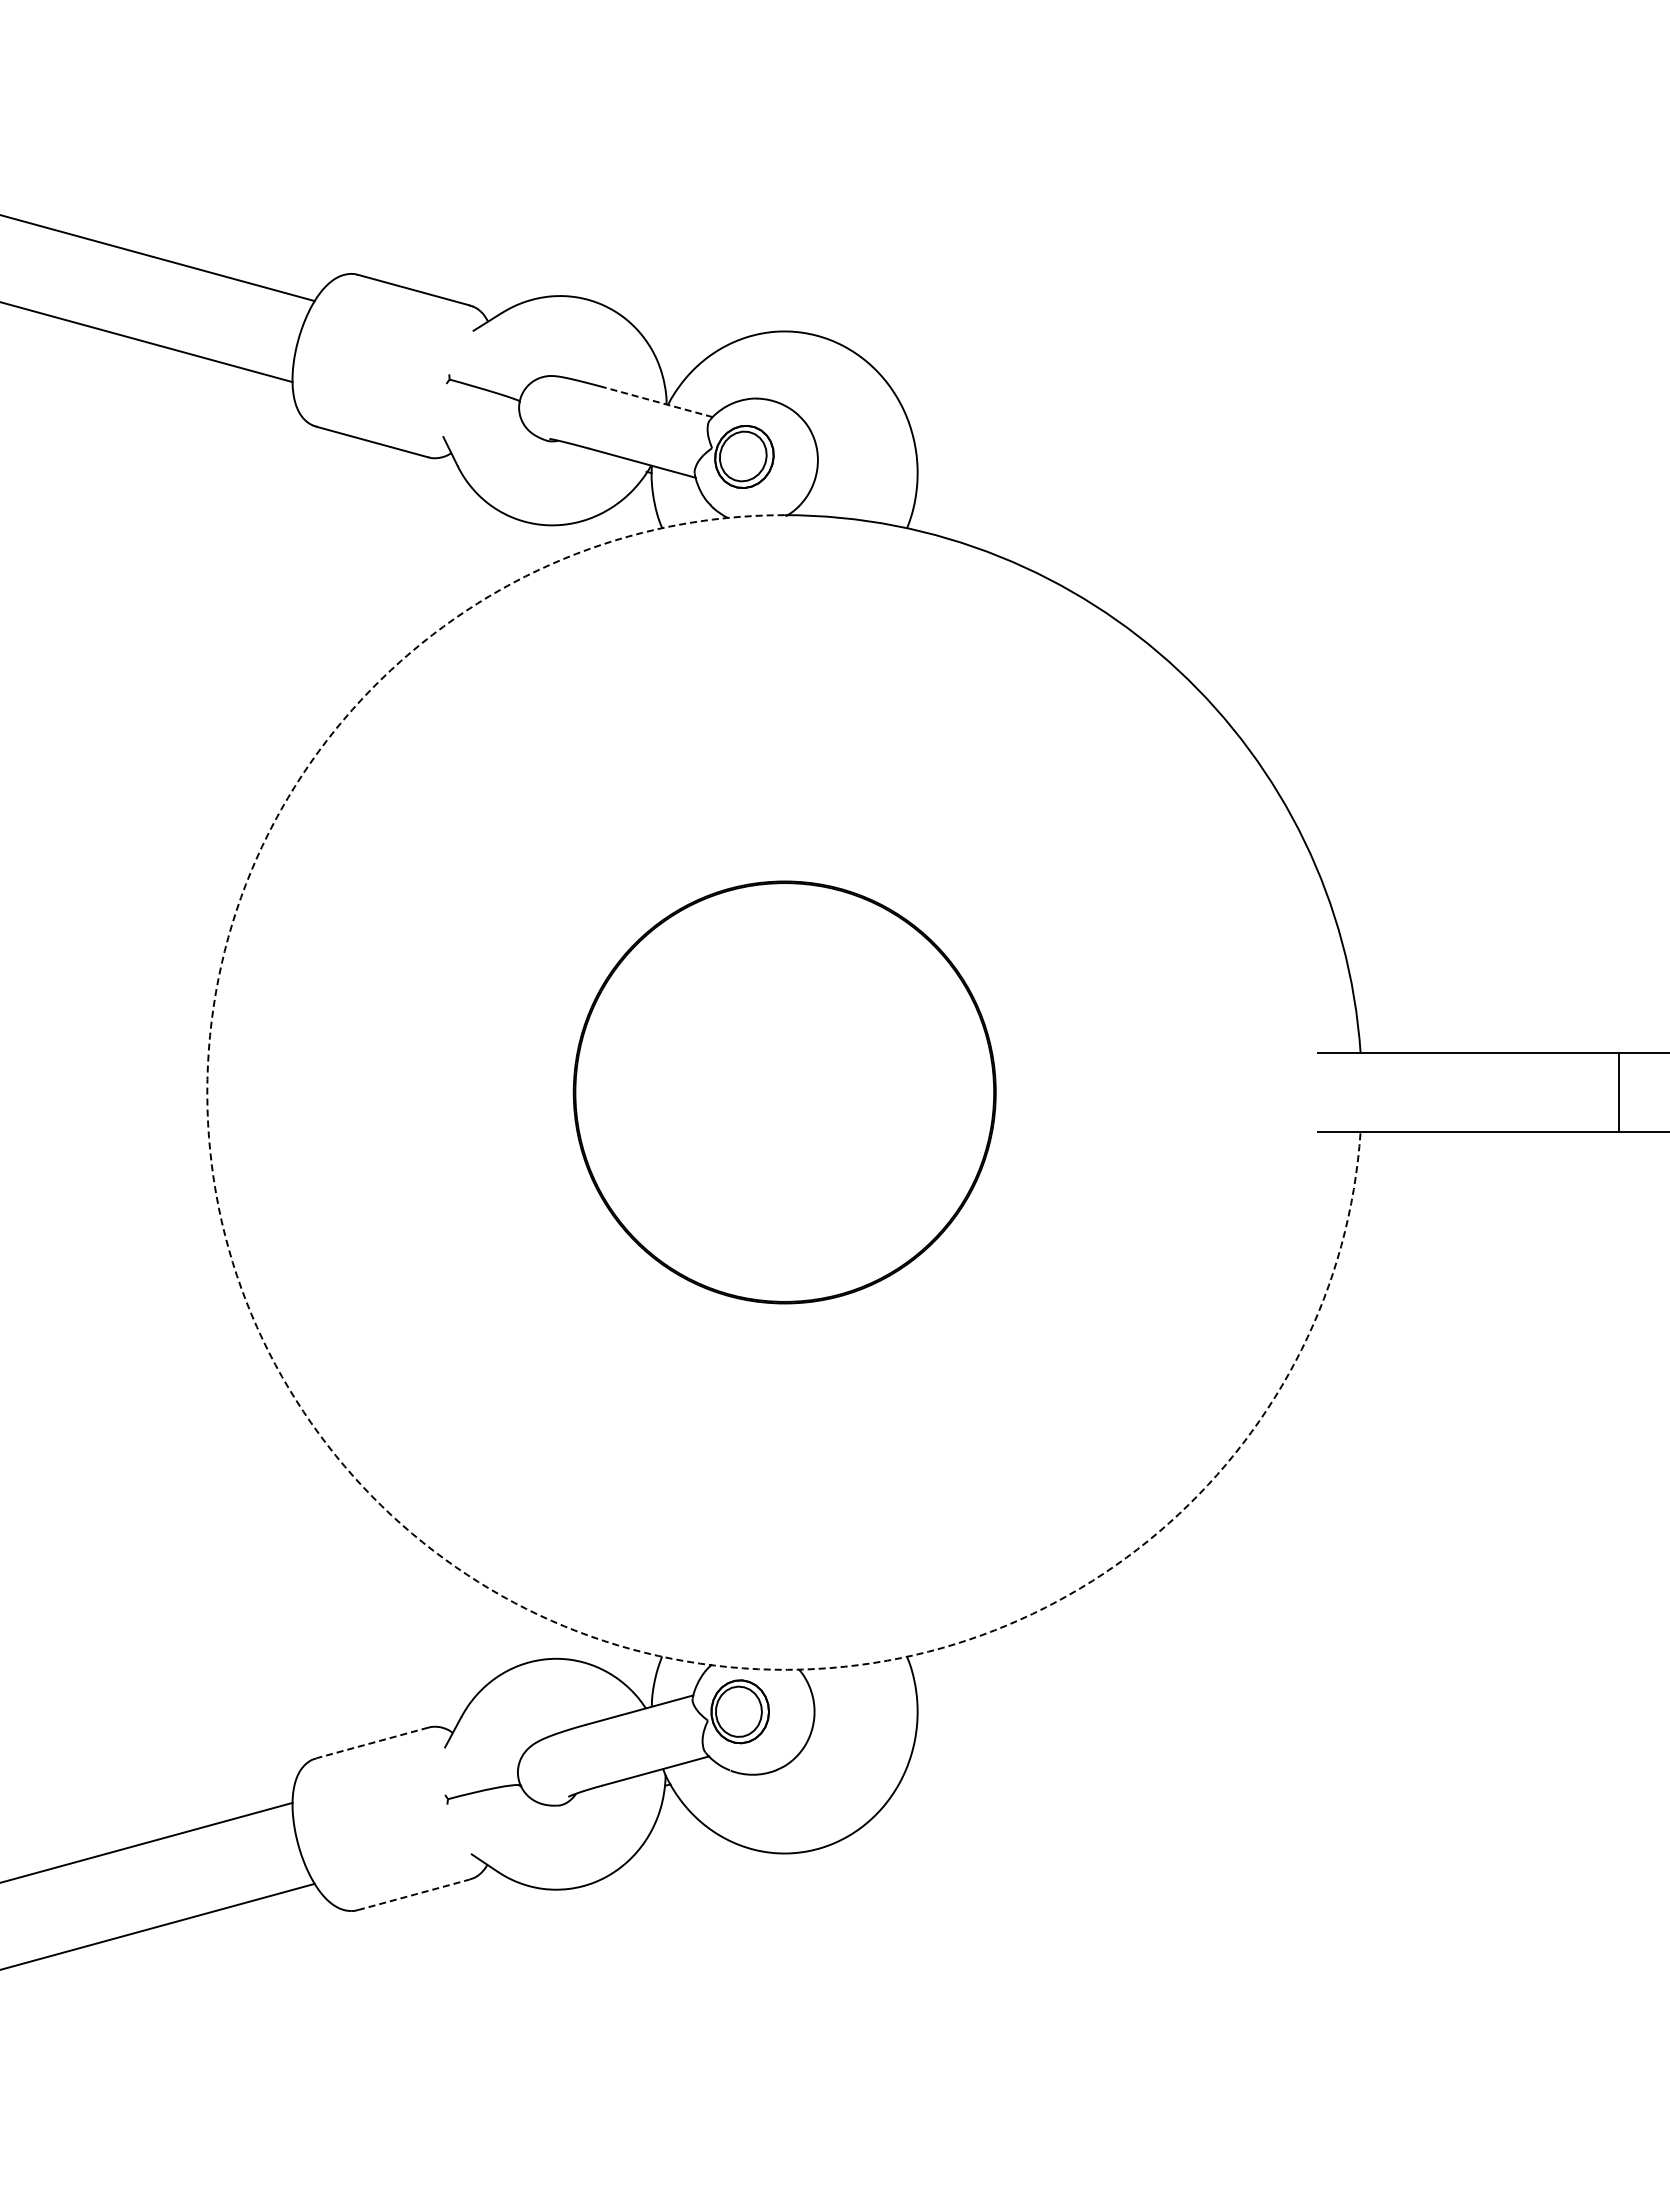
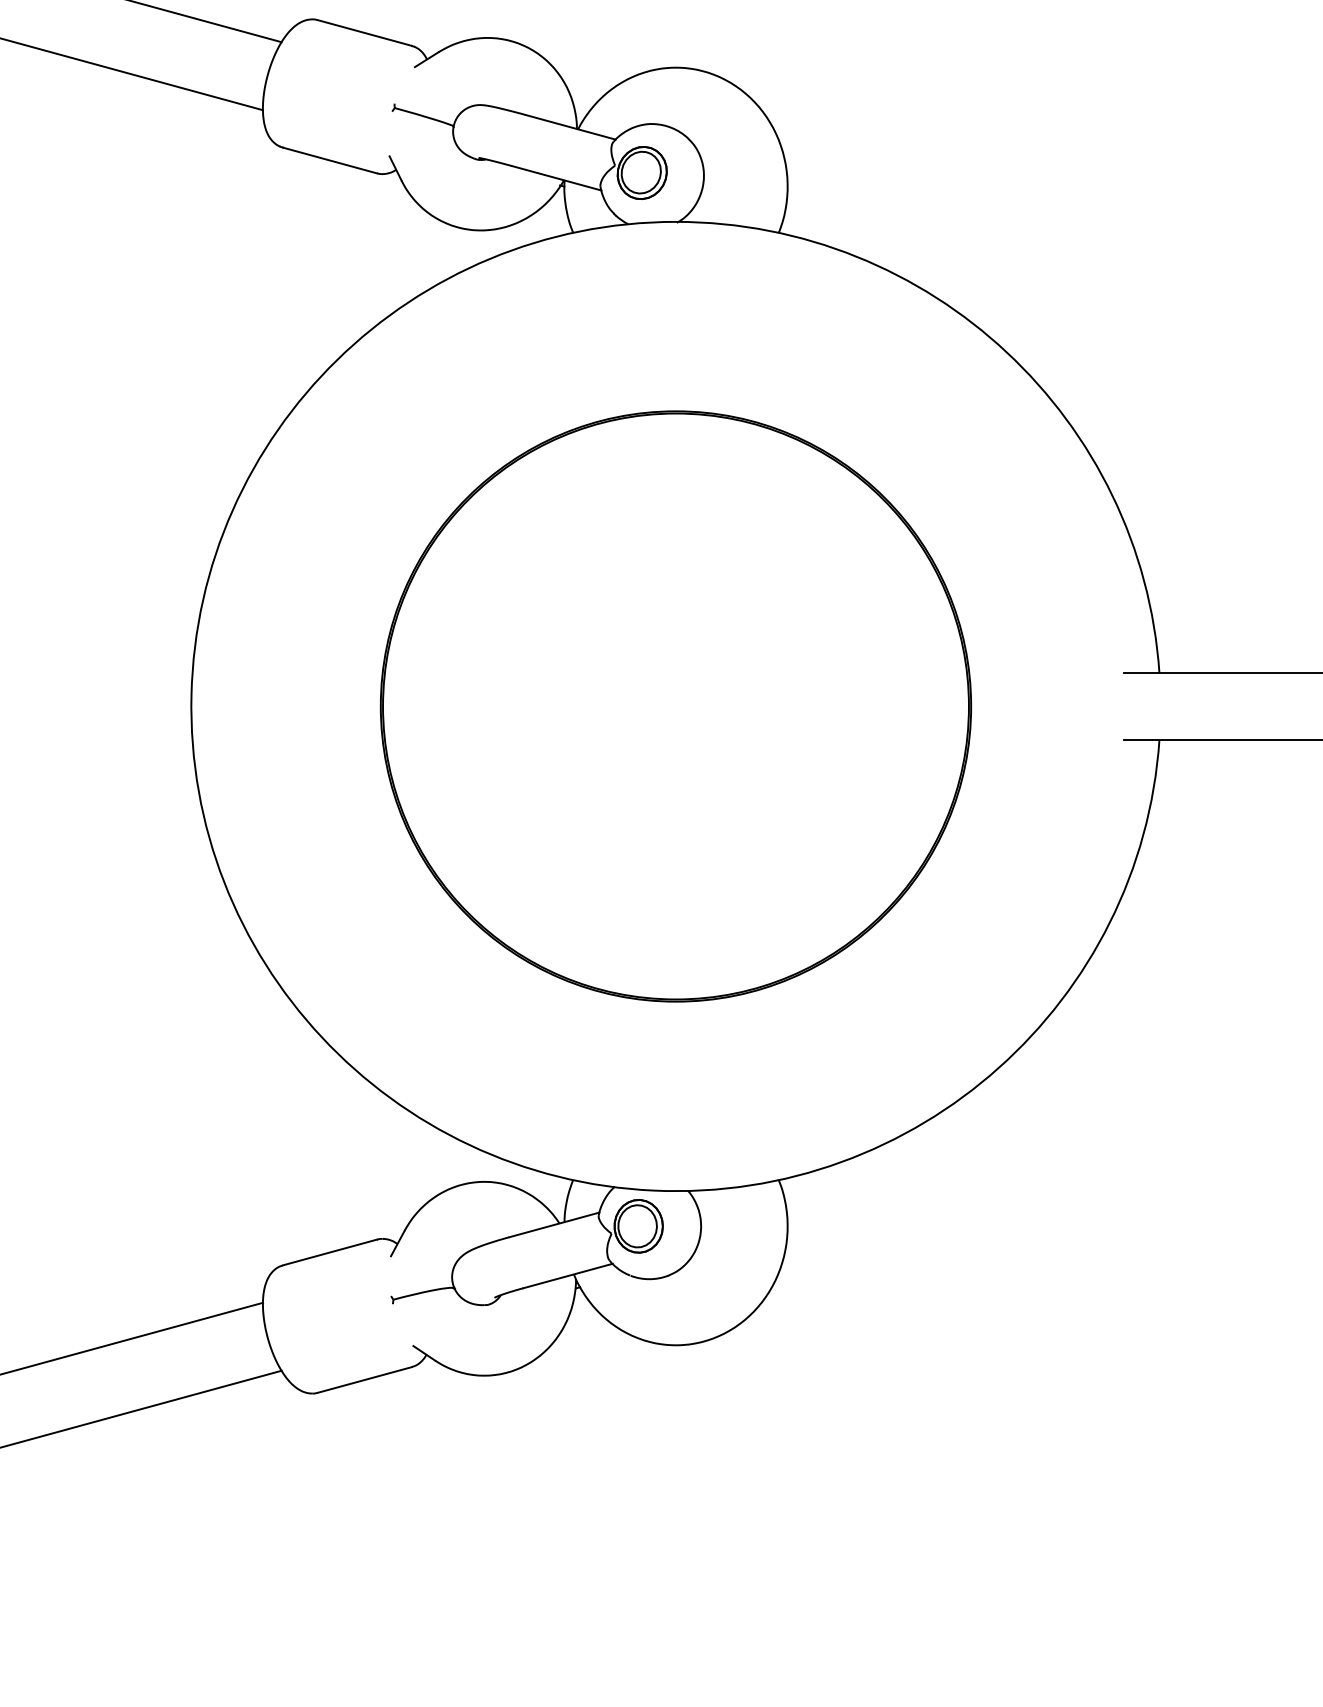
line: (658, 402) -> (570, 127), dashed -> solid
part: (784, 1092) -> (675, 706), size x1.67
arc: (362, 1486) -> (321, 1037), dashed -> solid
line: (372, 1742) -> (330, 1252), dashed -> solid
line: (413, 1894) -> (364, 1379), dashed -> solid

